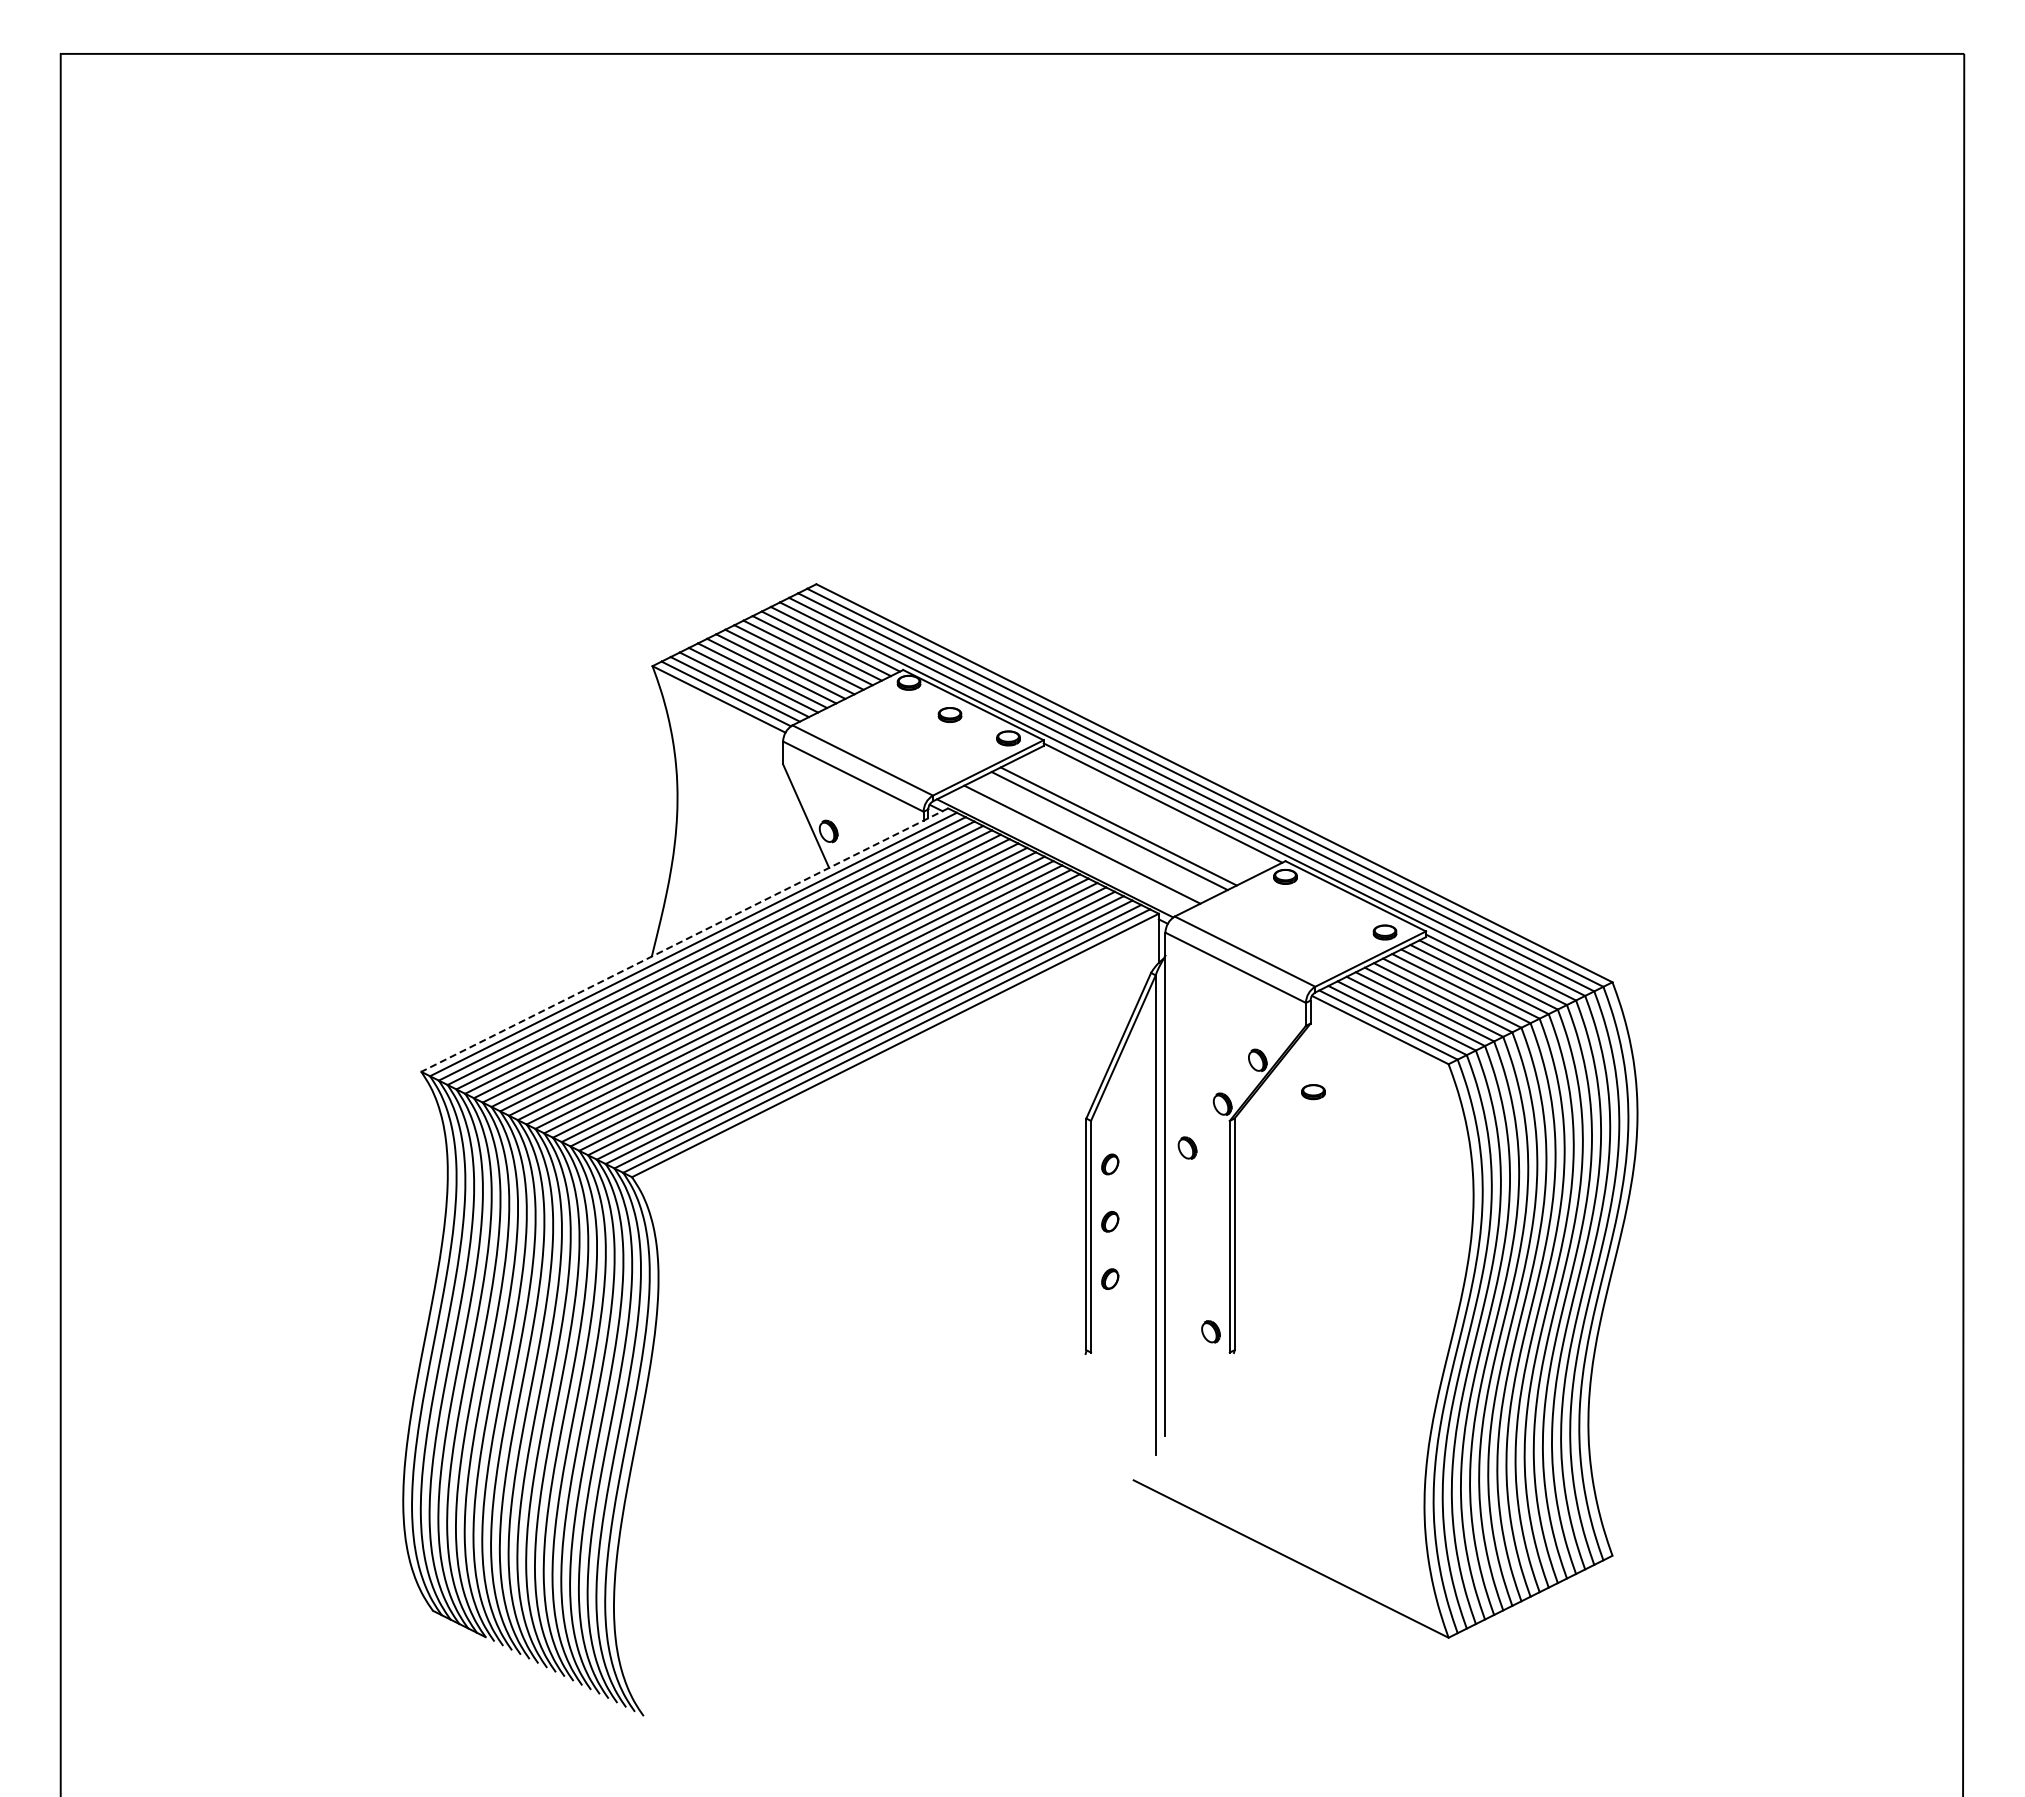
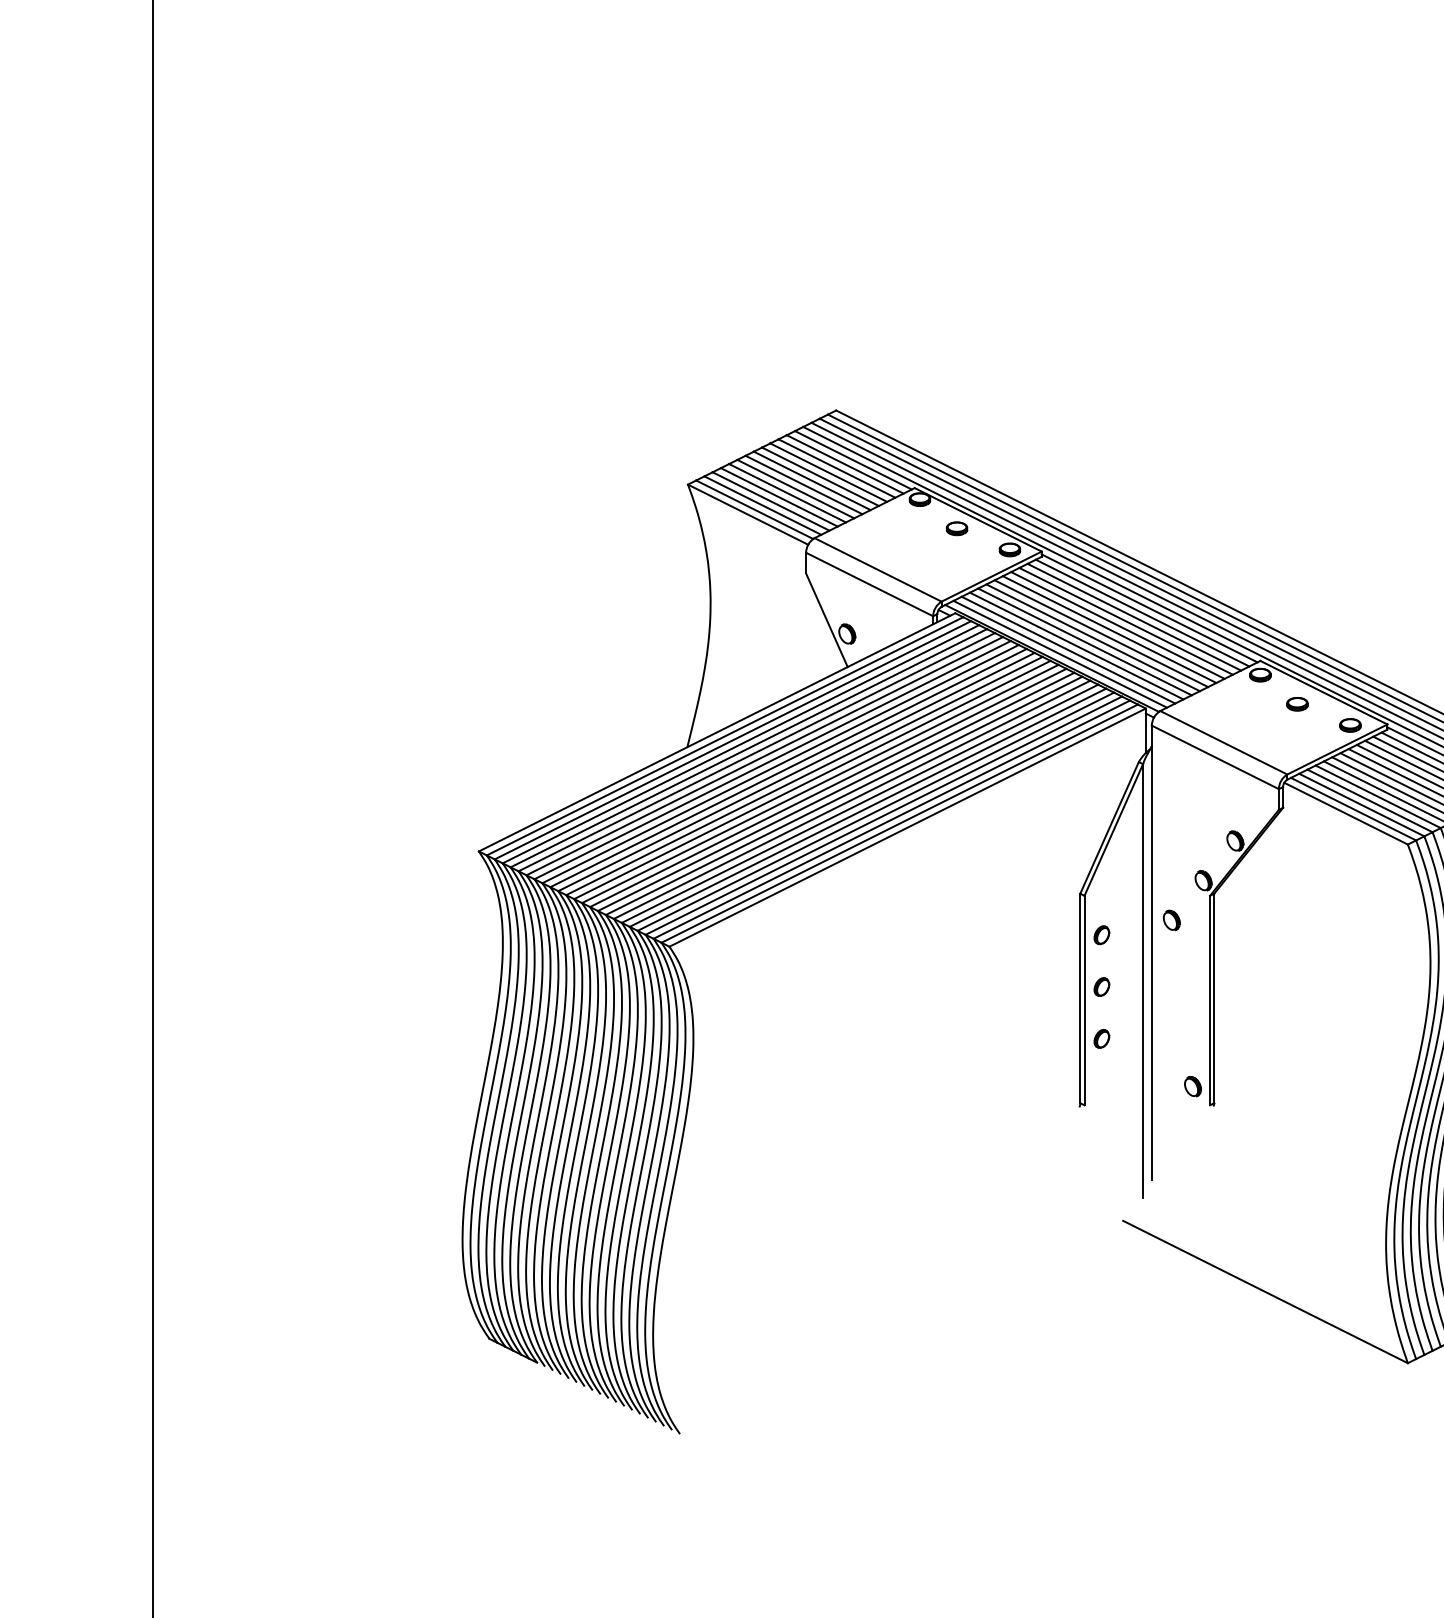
line: (1155, 808) -> (1142, 613), added
line: (1146, 812) -> (1134, 616), added
line: (1136, 817) -> (1125, 621), added
line: (1127, 821) -> (1117, 625), added
line: (1100, 835) -> (1093, 637), added
line: (1091, 840) -> (1084, 642), added
line: (1073, 849) -> (1068, 650), added
line: (1064, 853) -> (1060, 654), added
line: (684, 940) -> (716, 732), dashed -> solid
part: (1313, 1092) -> (1297, 704), moved

